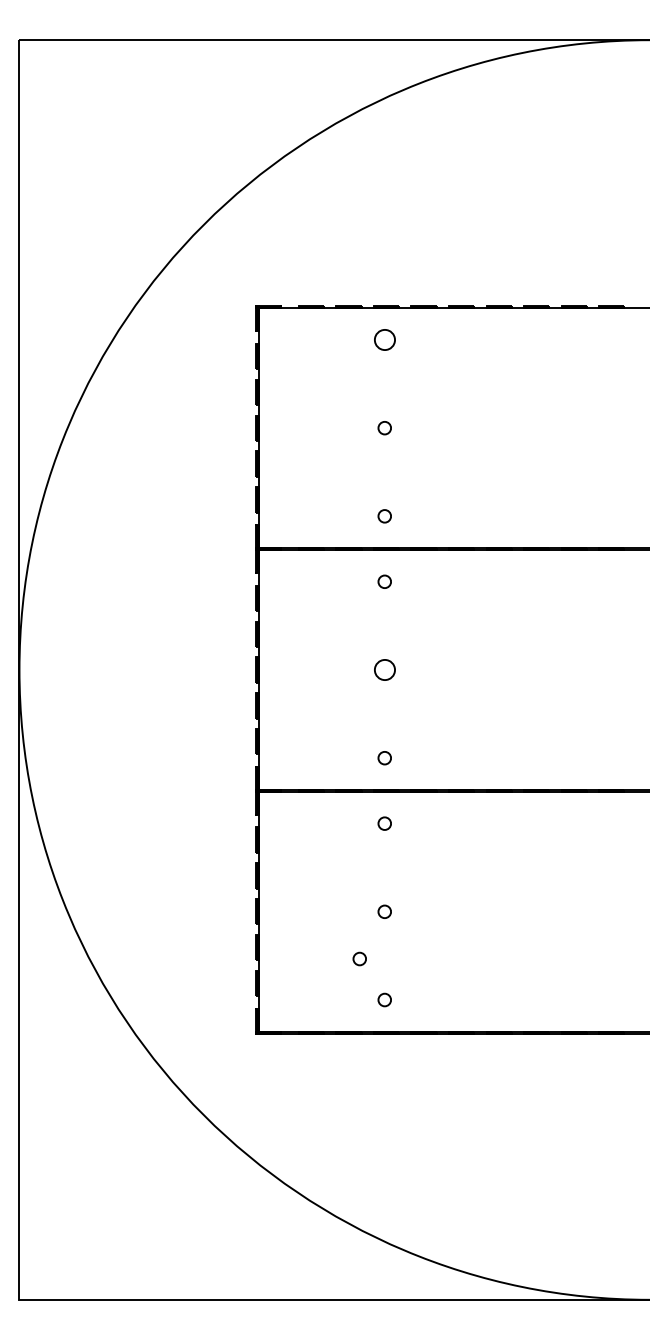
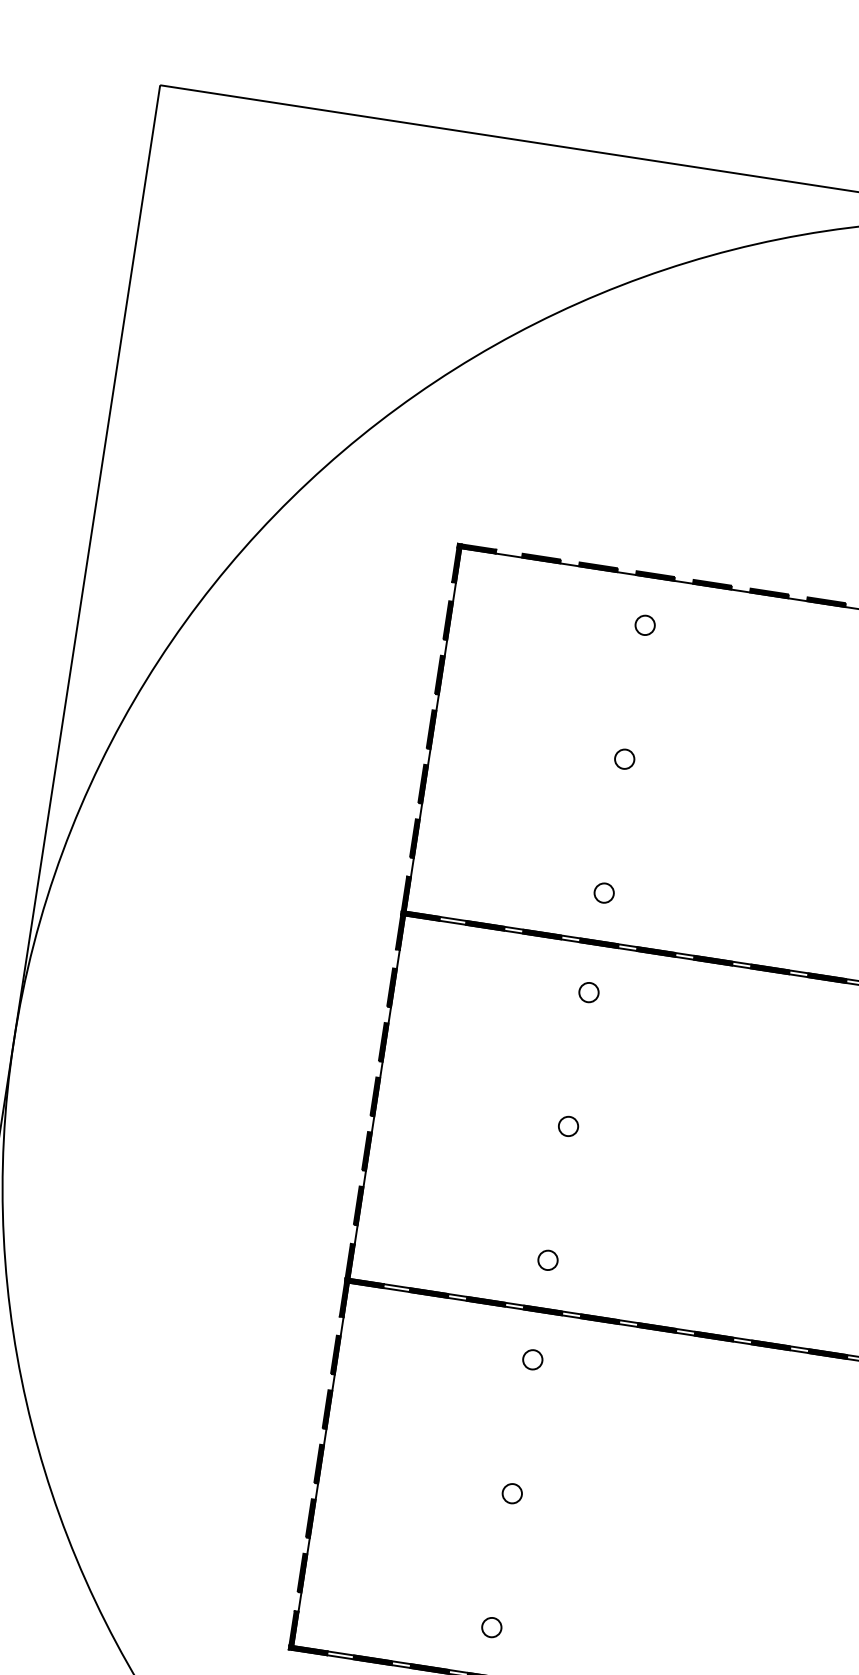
circle: (384, 339) -> (644, 624), size x0.62
circle: (384, 669) -> (568, 1125), size x0.62
circle: (359, 958) -> (463, 1558), removed

